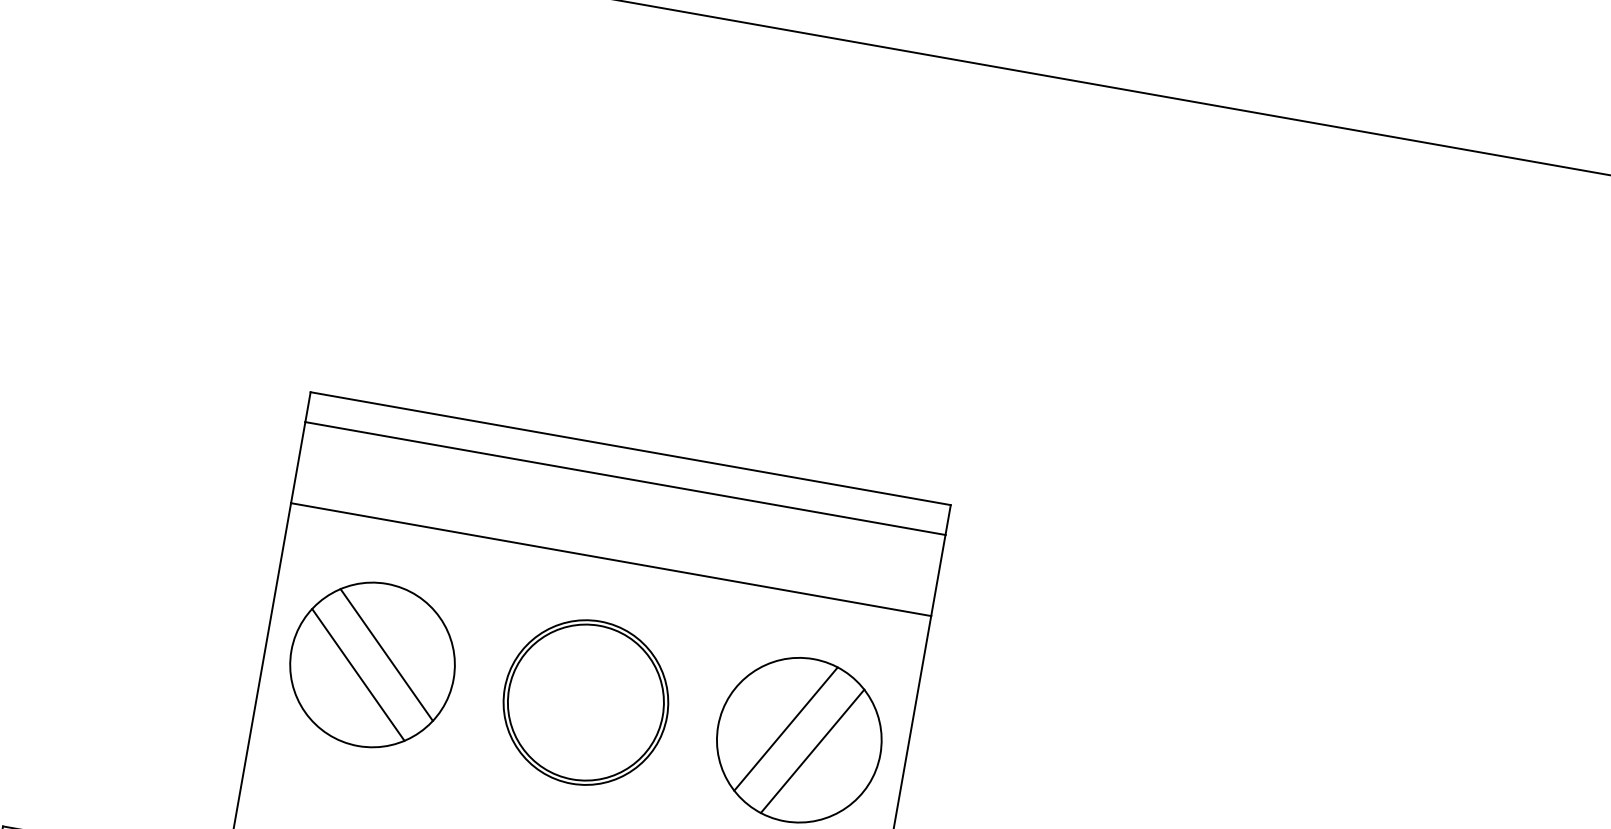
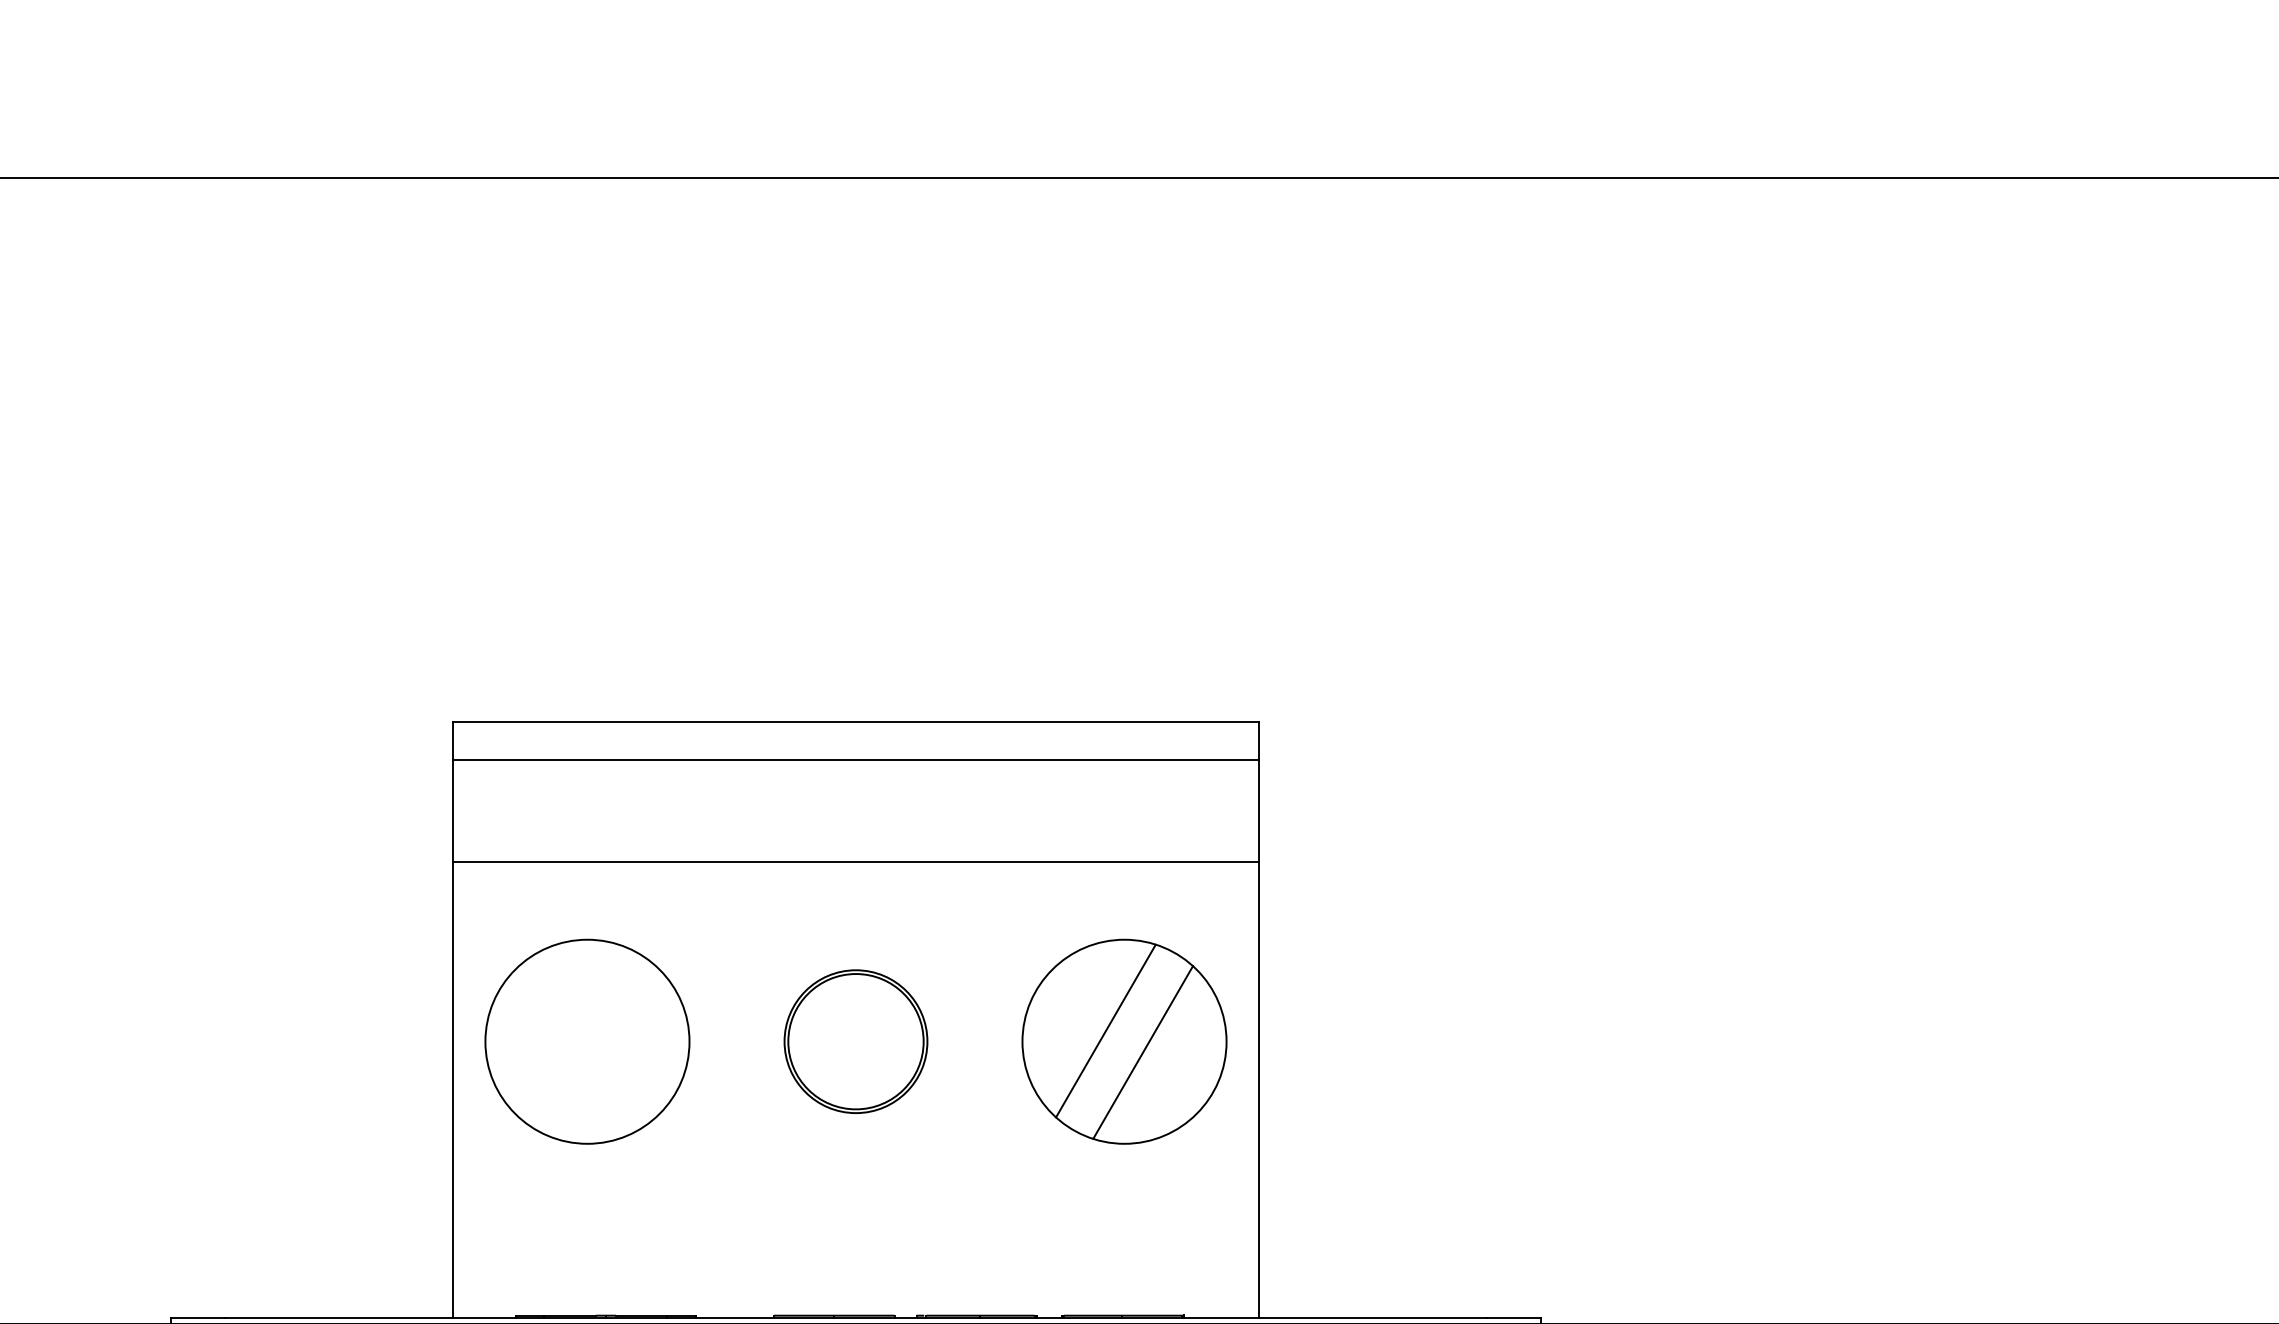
line: (386, 654) -> (602, 1026), removed
line: (357, 674) -> (571, 1056), removed
part: (585, 702) -> (855, 1041), size x0.7

